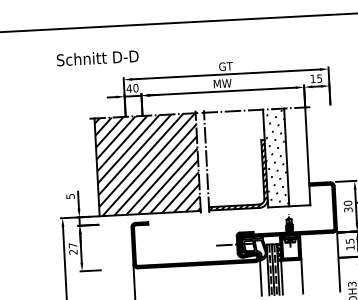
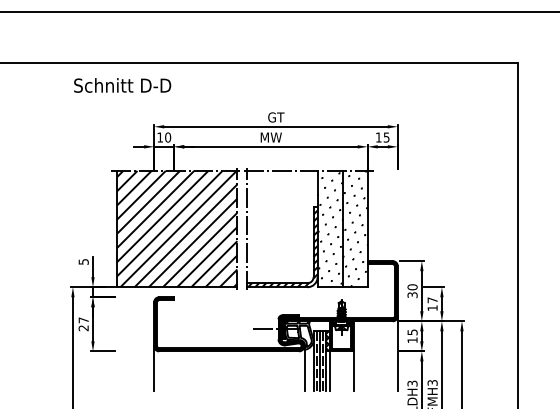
text: (97, 58) -> (122, 85), moved
text: (129, 88) -> (160, 137), 40 -> 10
hatch: (296, 156) -> (354, 228), added

